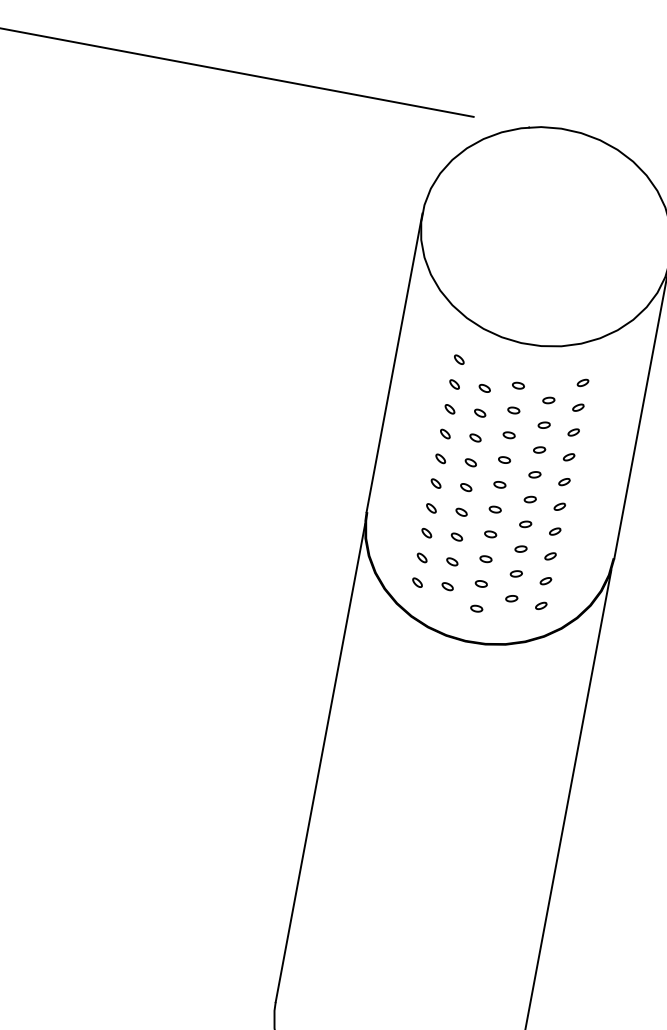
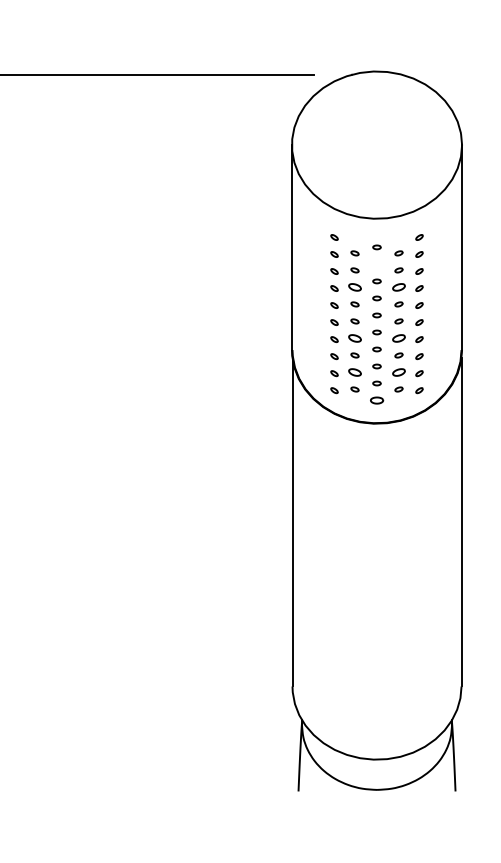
part: (513, 410) -> (376, 264), removed
part: (474, 437) -> (354, 287), size x1.6
part: (538, 449) -> (398, 287), size x1.6
part: (460, 512) -> (354, 338), size x1.6
part: (524, 524) -> (398, 338), size x1.6
part: (451, 561) -> (354, 372), size x1.6
part: (515, 573) -> (398, 372), size x1.6
part: (475, 608) -> (376, 400), size x1.6

